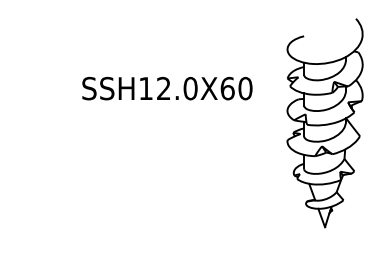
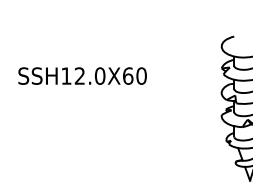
text: (167, 88) -> (82, 76), moved

